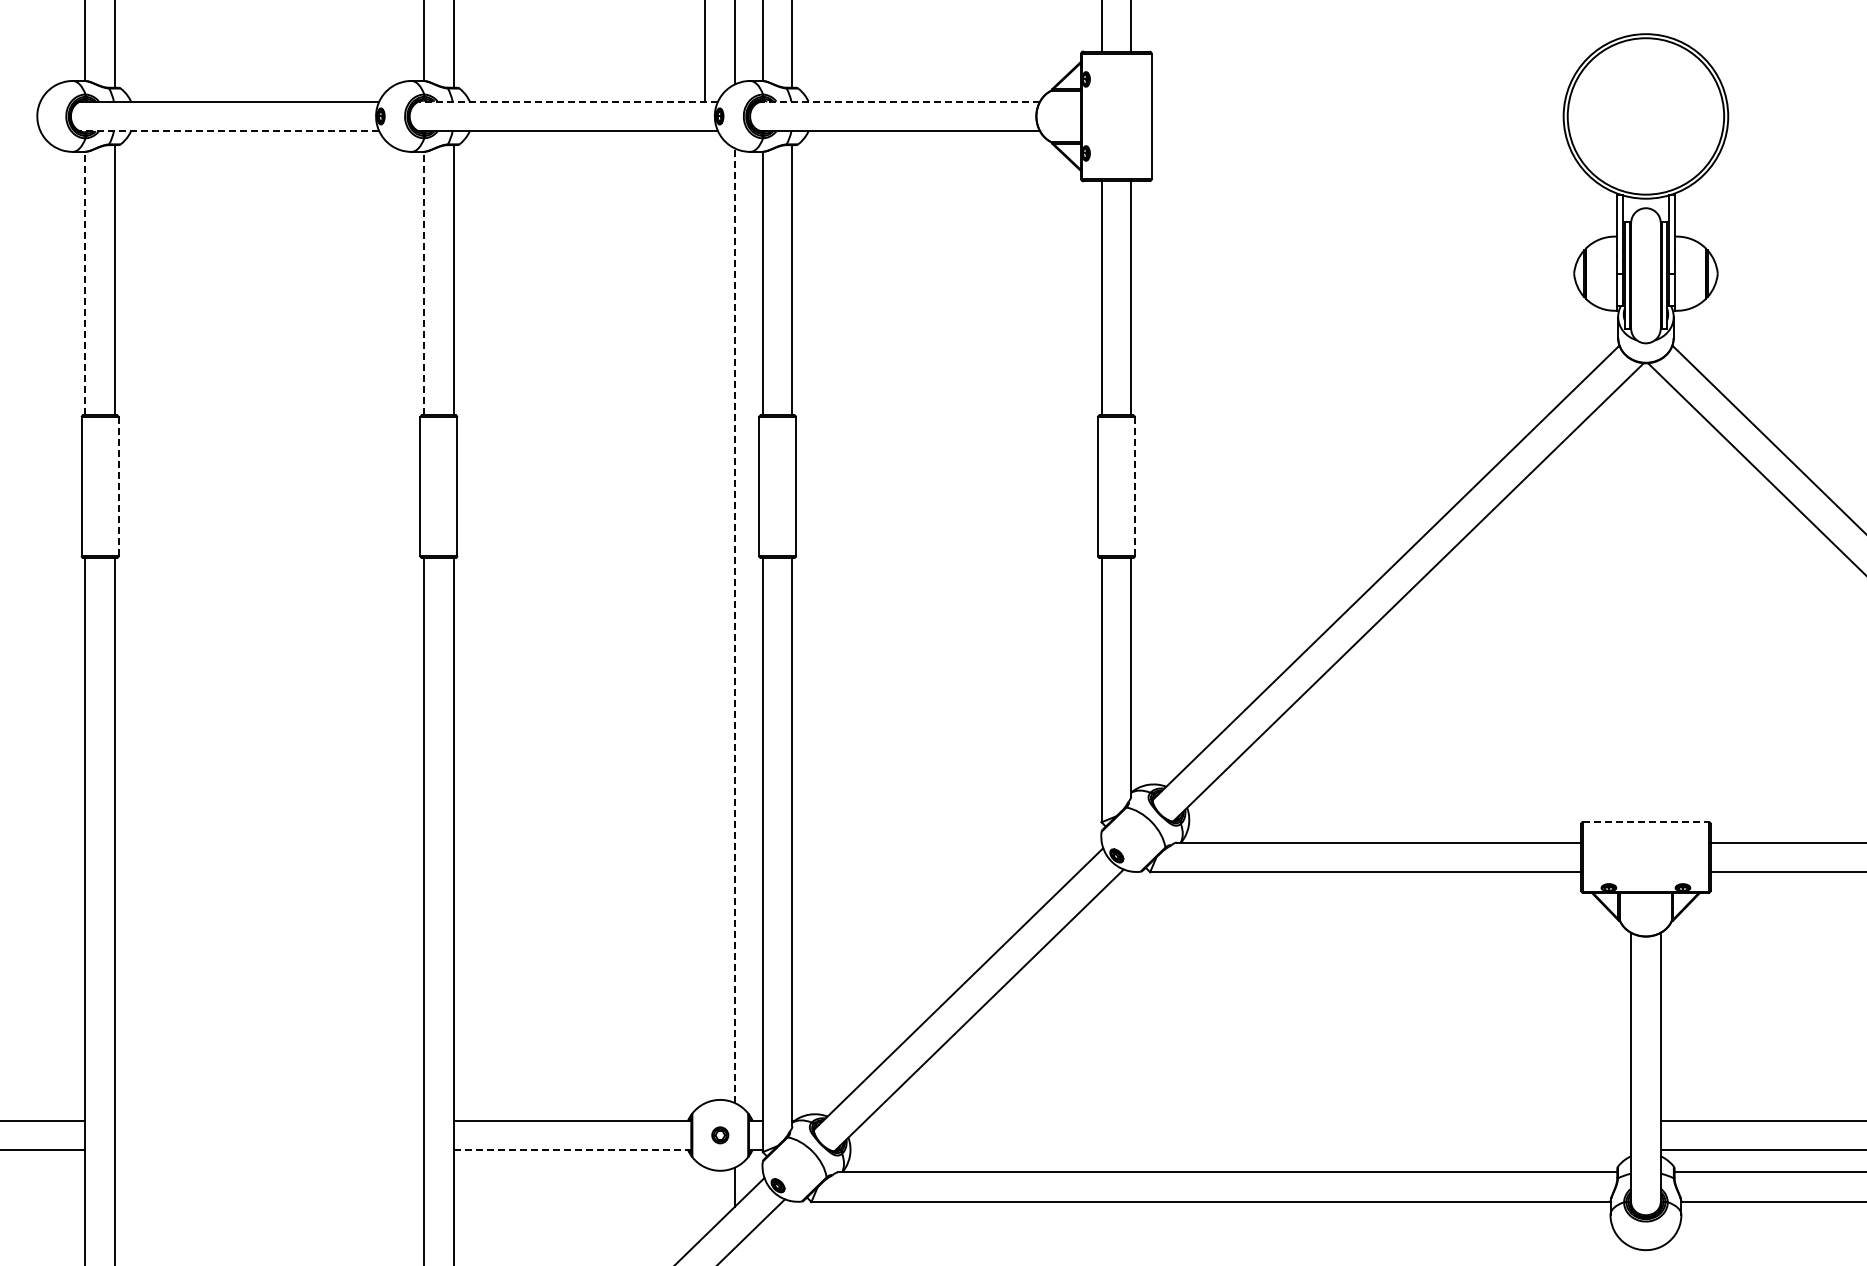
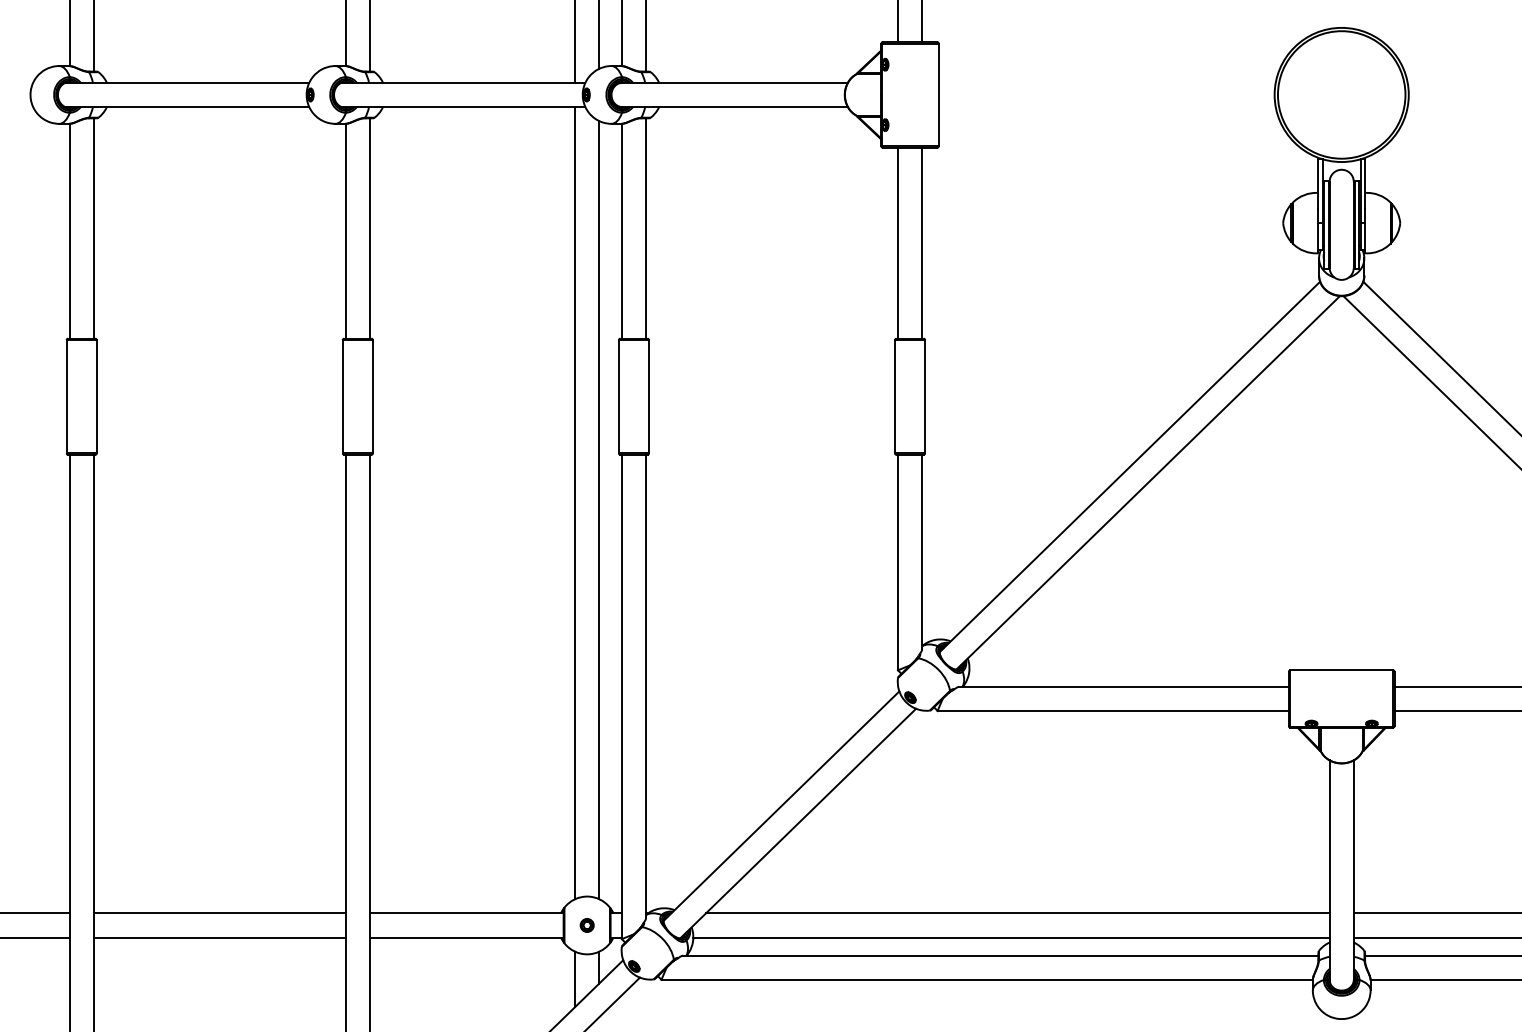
line: (568, 101) -> (463, 82), dashed -> solid
line: (901, 101) -> (734, 82), dashed -> solid
line: (229, 131) -> (187, 107), dashed -> solid
line: (85, 283) -> (69, 231), dashed -> solid
line: (424, 283) -> (346, 231), dashed -> solid
line: (118, 487) -> (96, 397), dashed -> solid
line: (1134, 487) -> (924, 397), dashed -> solid
line: (705, 617) -> (575, 503), added
line: (735, 625) -> (599, 509), dashed -> solid
line: (1645, 822) -> (1341, 670), dashed -> solid
line: (269, 1120) -> (219, 913), added
line: (1248, 1120) -> (1017, 913), added
line: (269, 1150) -> (219, 937), added
line: (572, 1150) -> (466, 937), dashed -> solid
line: (1240, 1150) -> (1011, 937), added
line: (705, 1201) -> (575, 979), added

